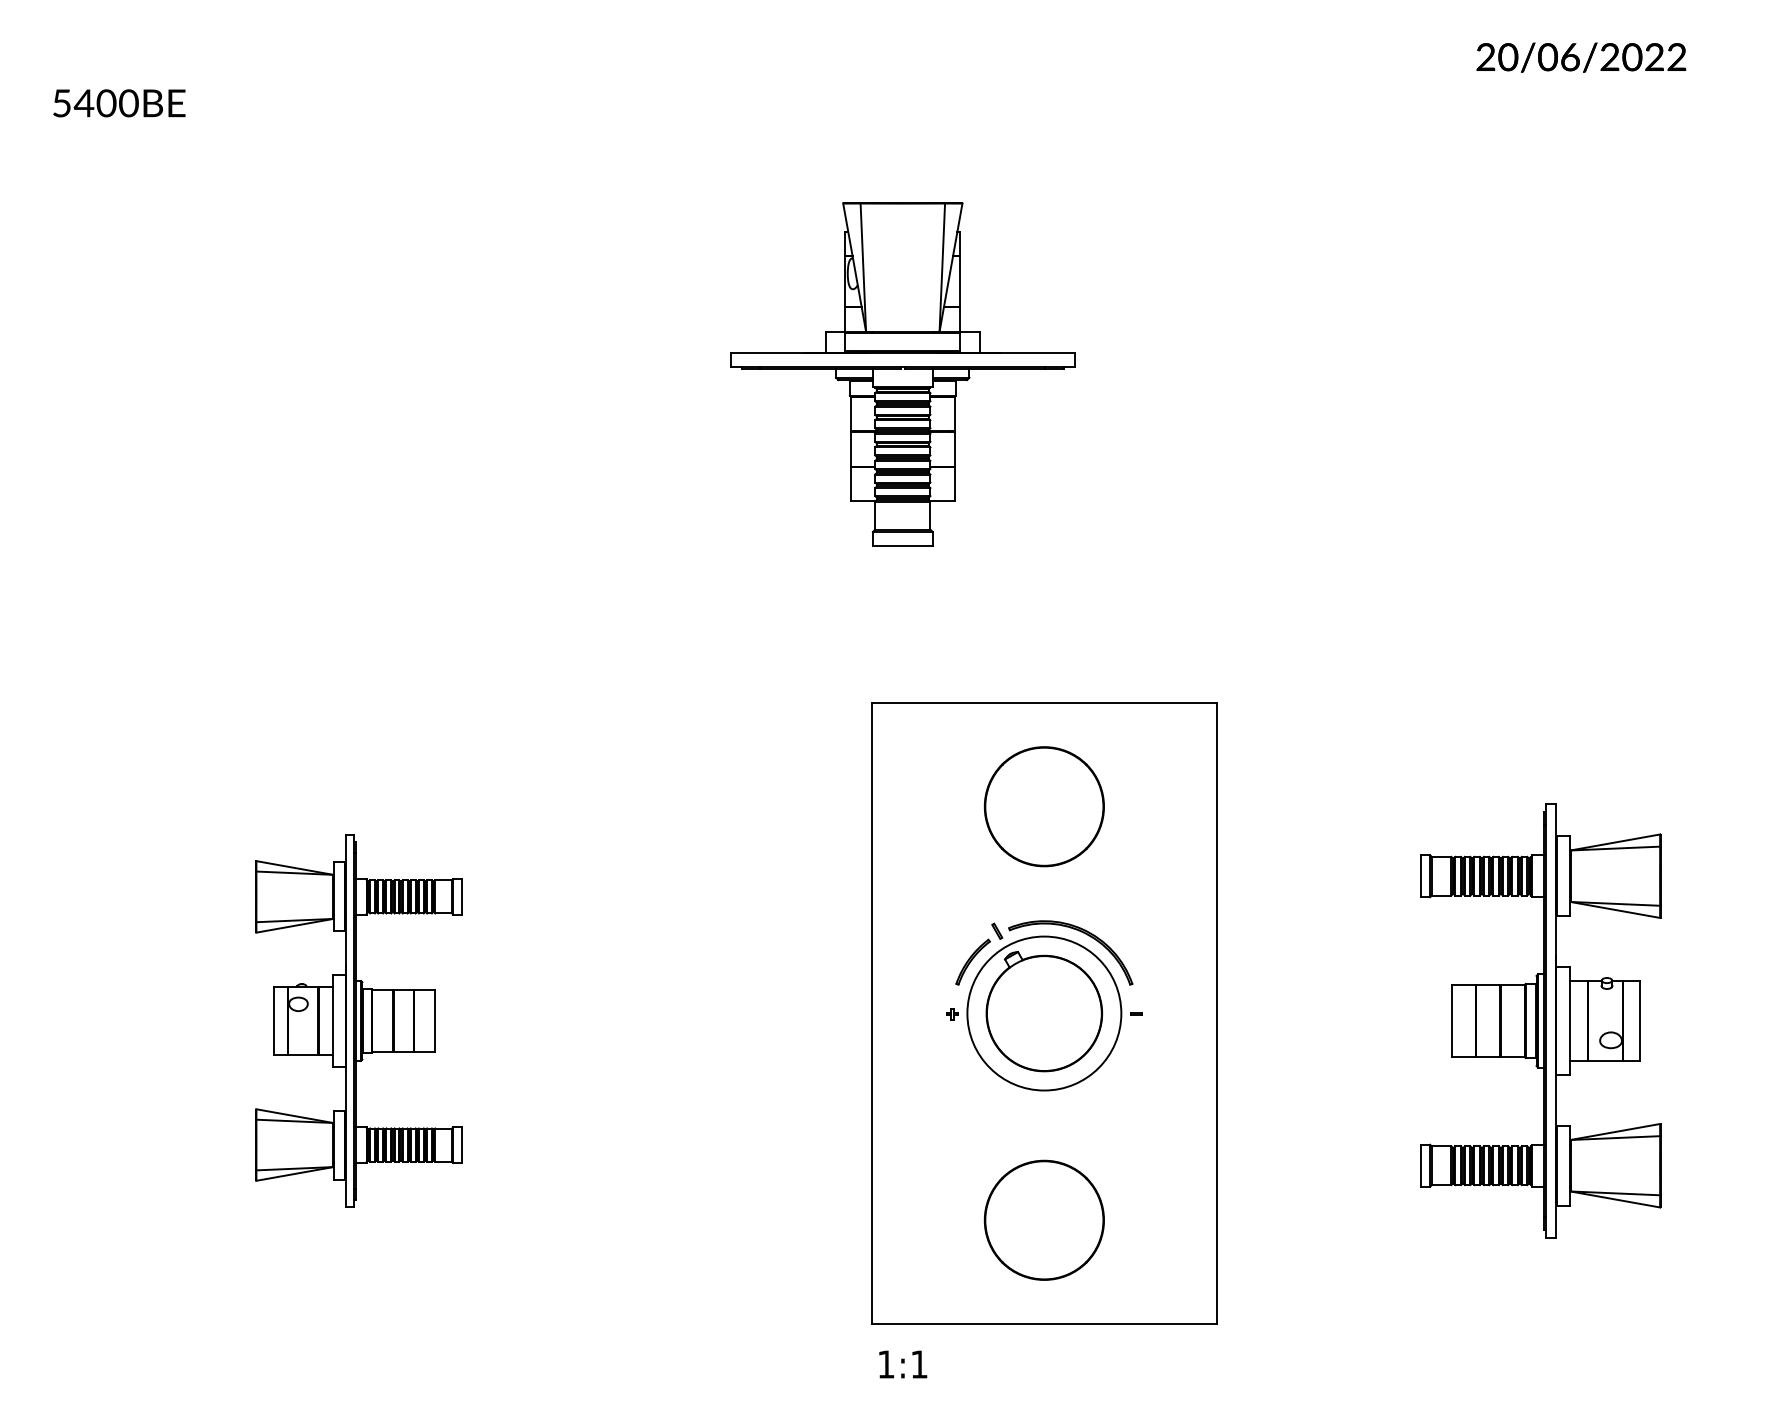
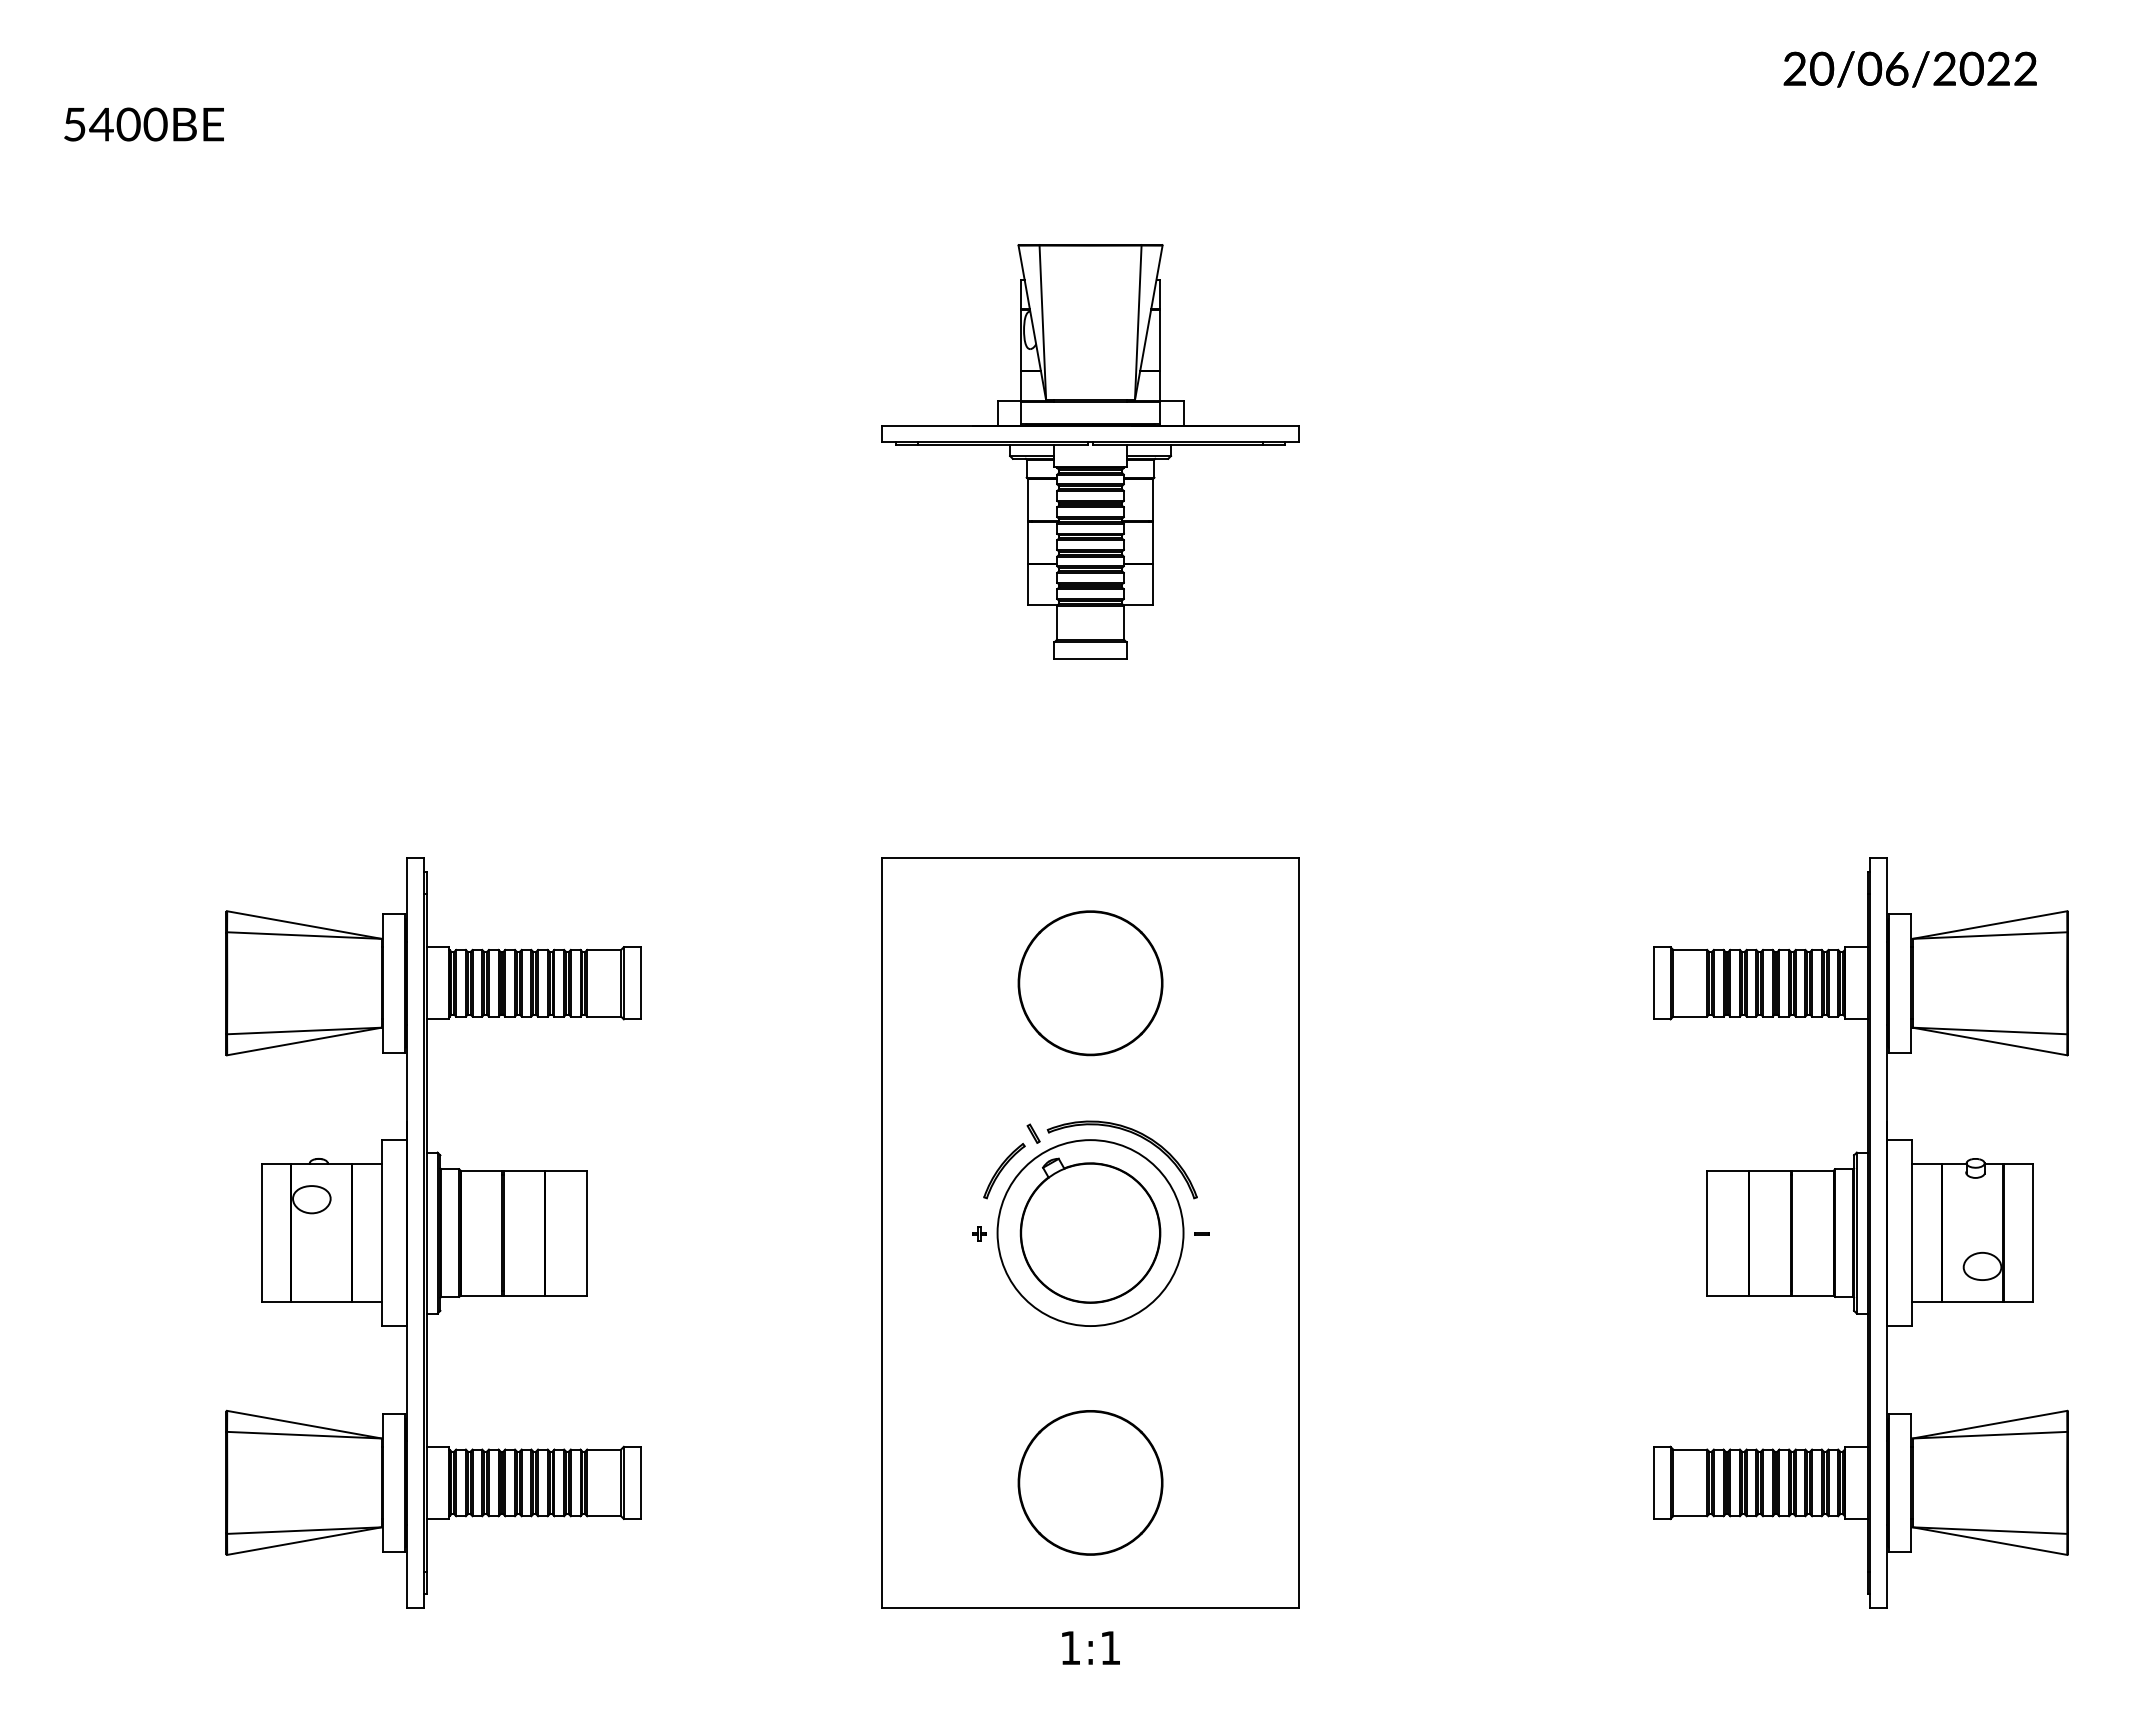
part: (1044, 1013) -> (1090, 1232), moved
part: (358, 1020) -> (433, 1232), size x1.67
part: (1540, 1020) -> (1860, 1232), size x1.43

